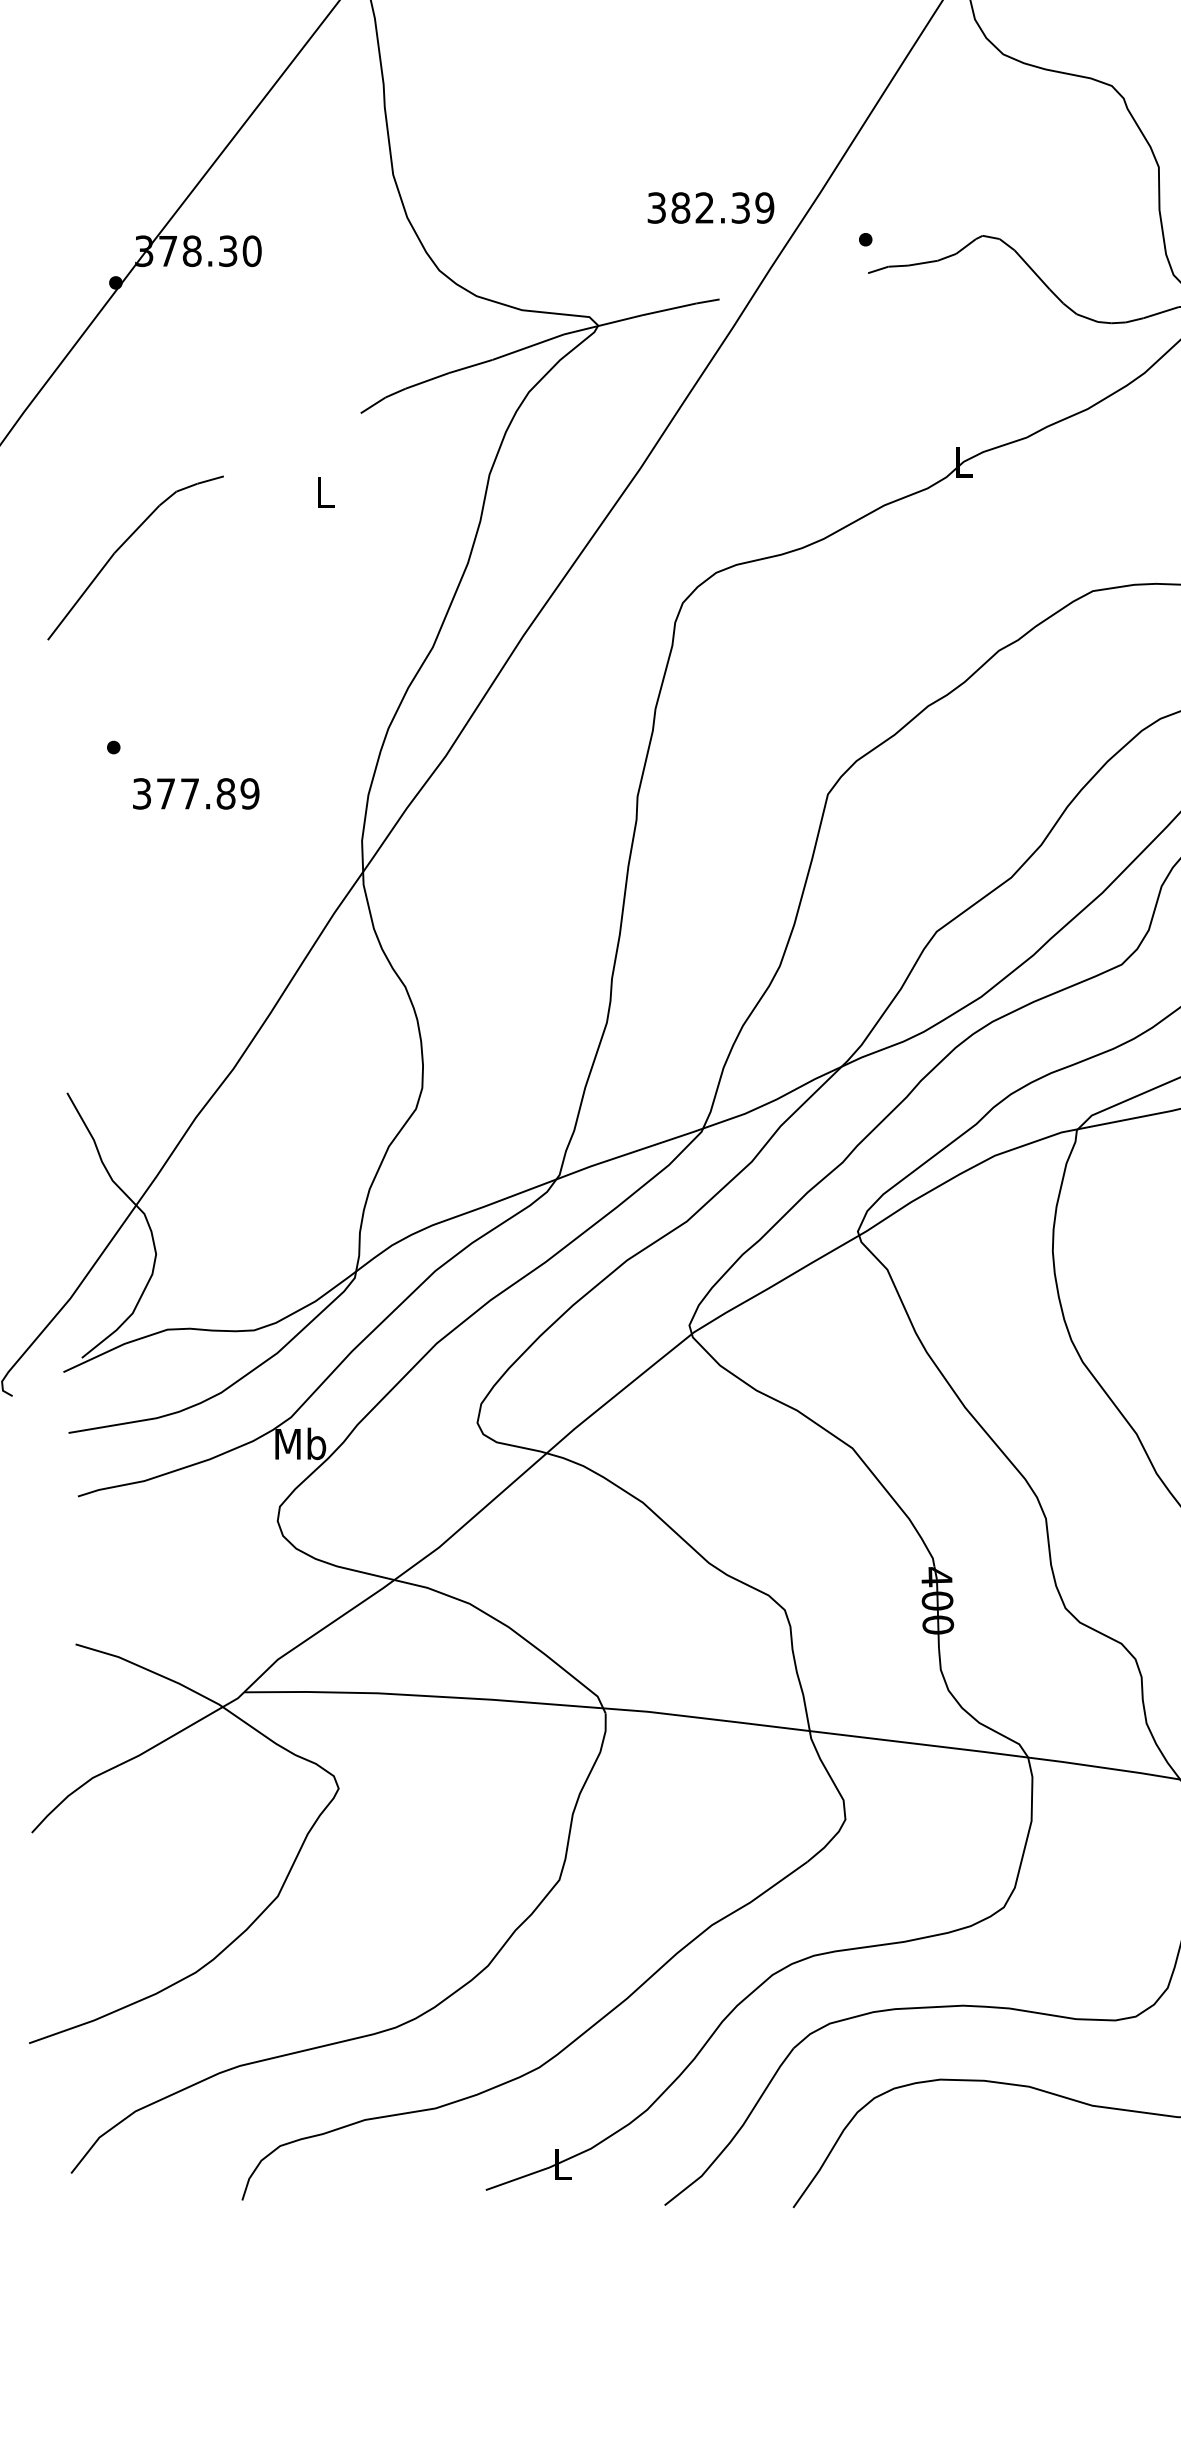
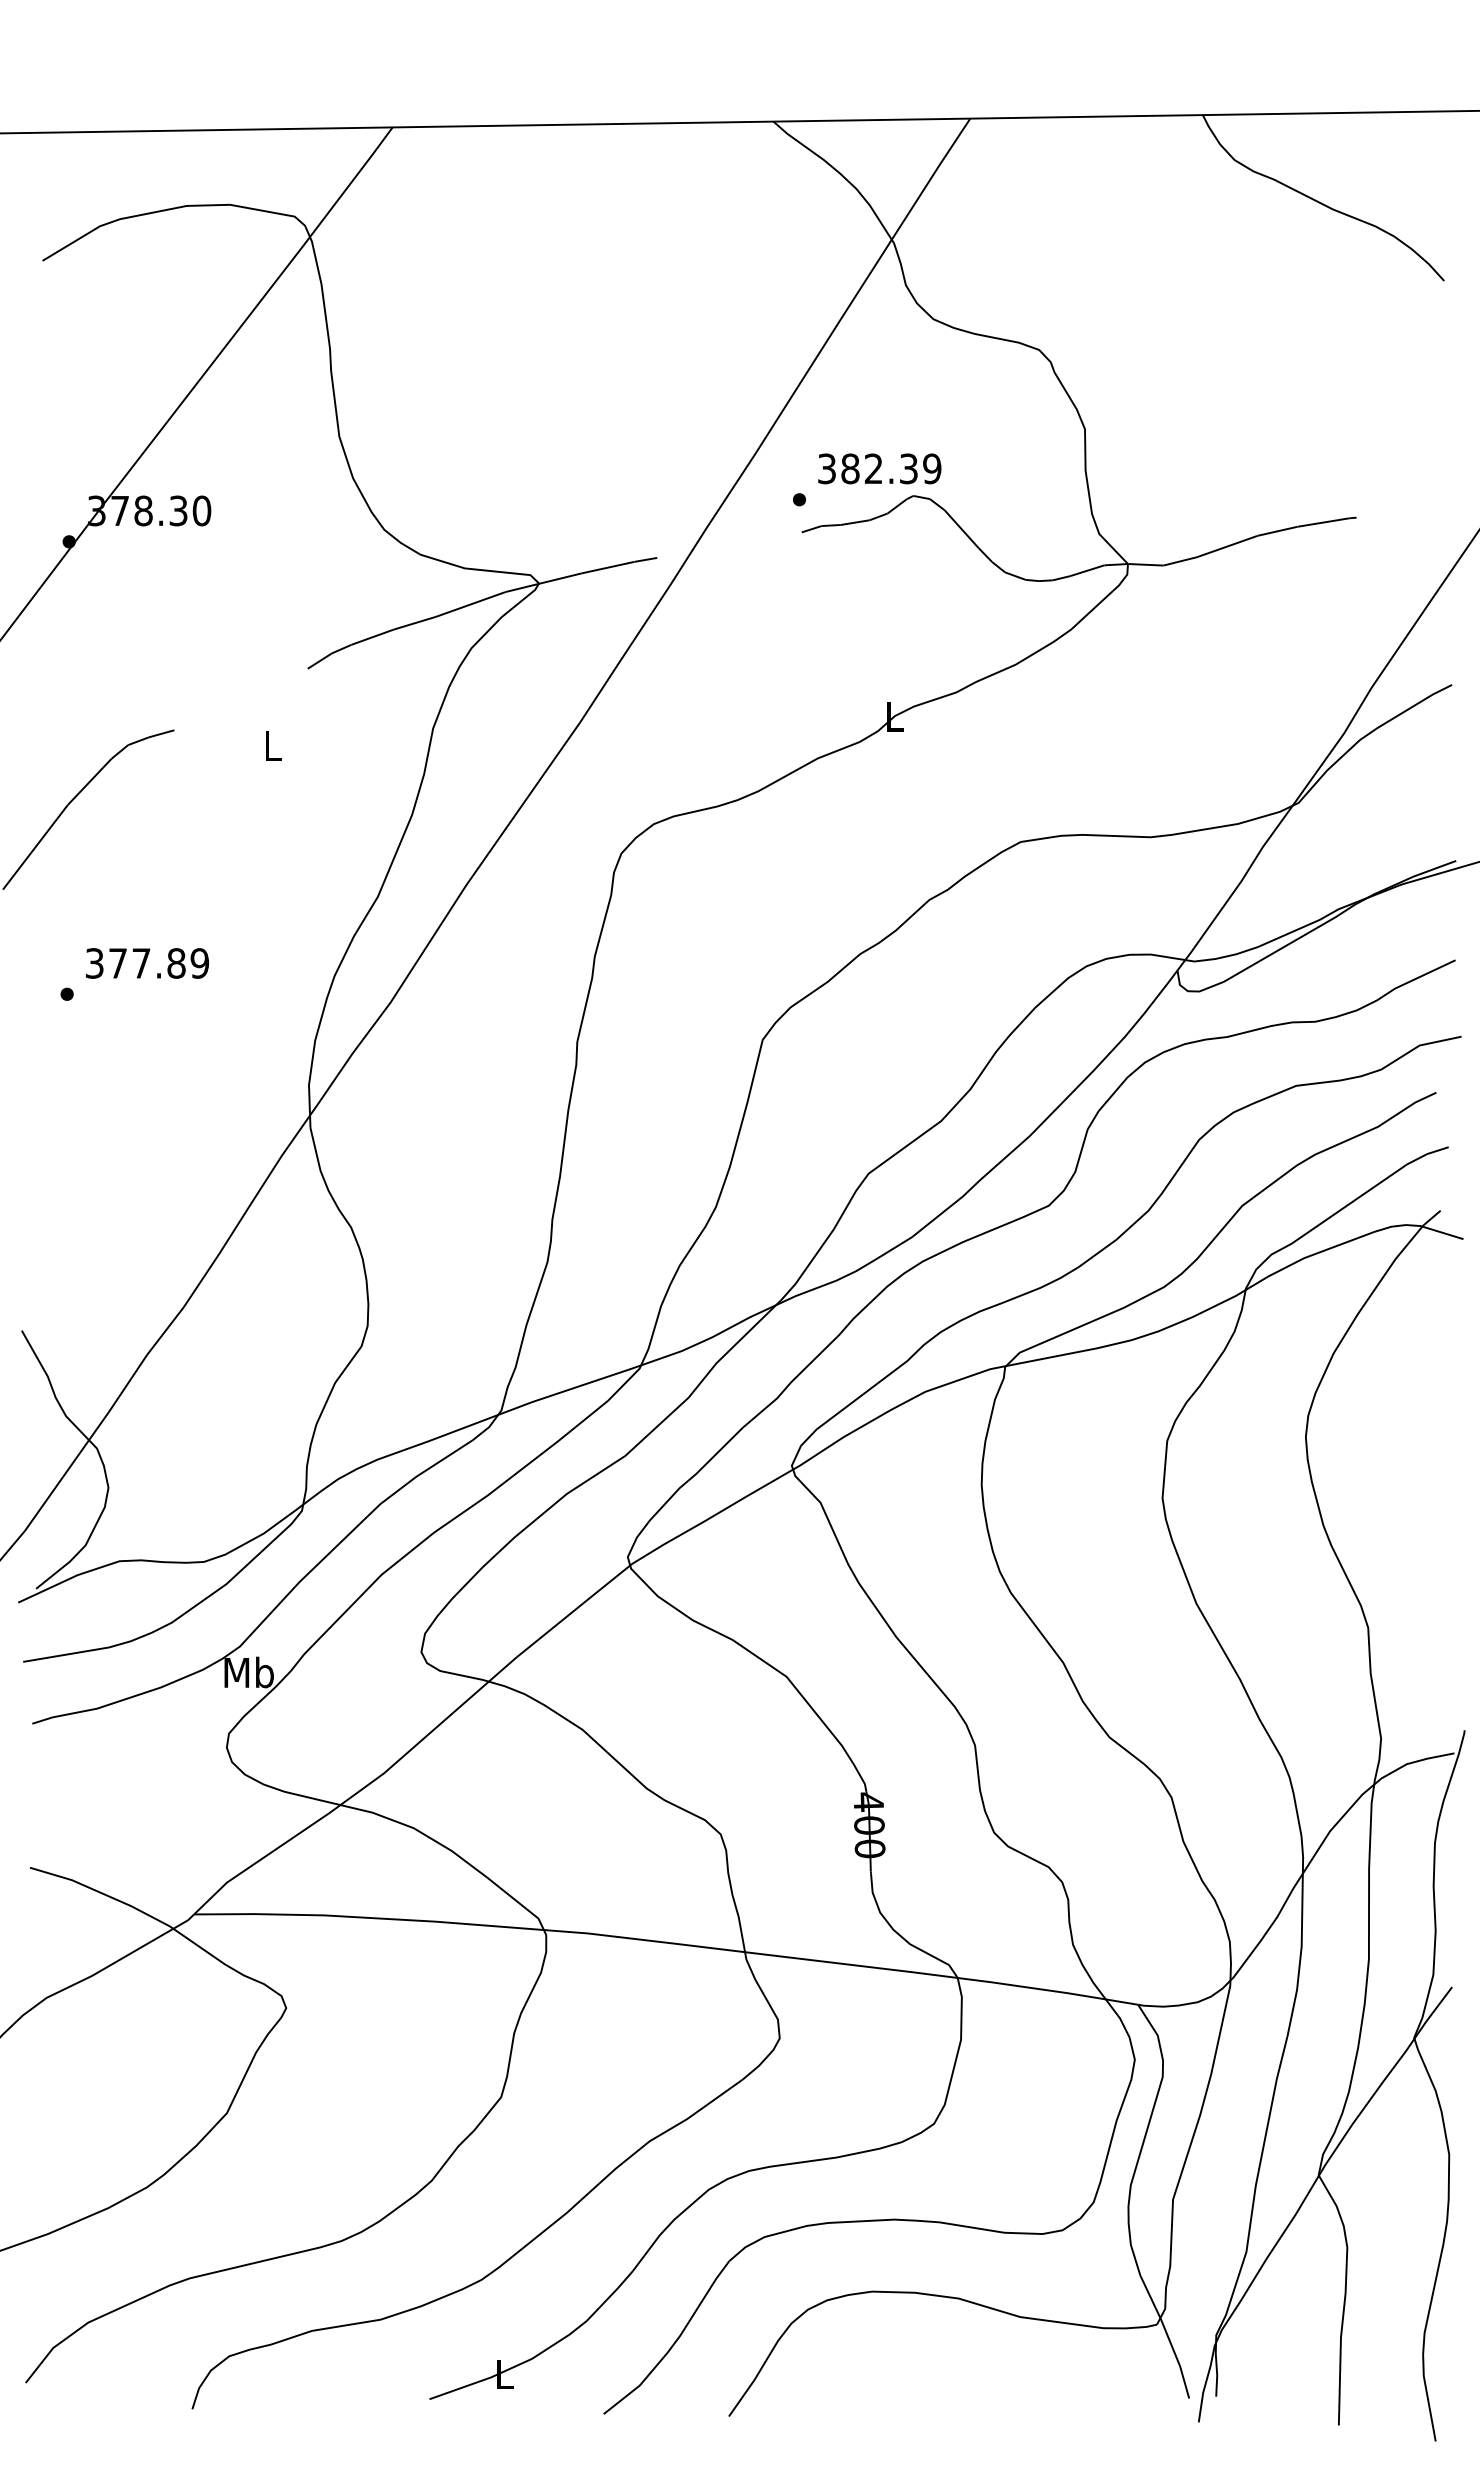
text: (710, 207) -> (879, 468), moved
text: (196, 793) -> (147, 963), moved

